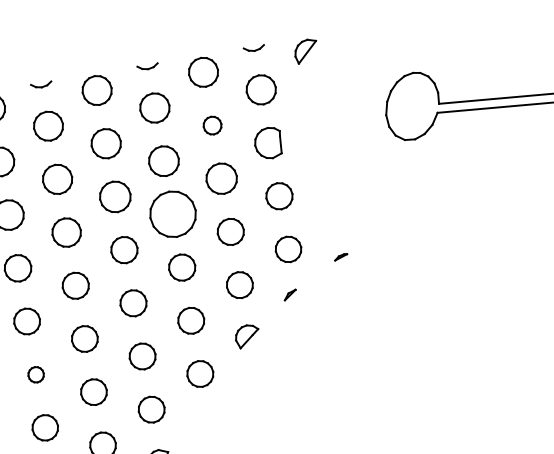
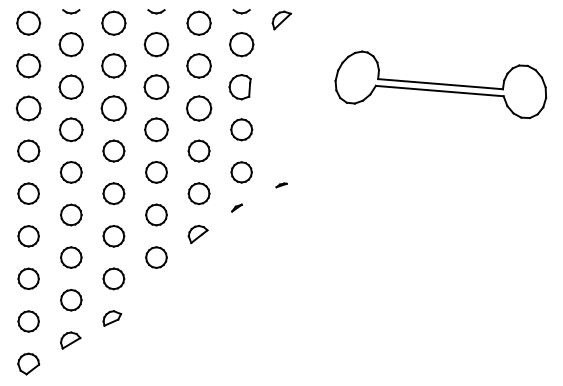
part: (211, 125) -> (198, 65), size x1.67
part: (173, 214) -> (156, 129), size x0.62
part: (36, 374) -> (28, 236), size x1.67

